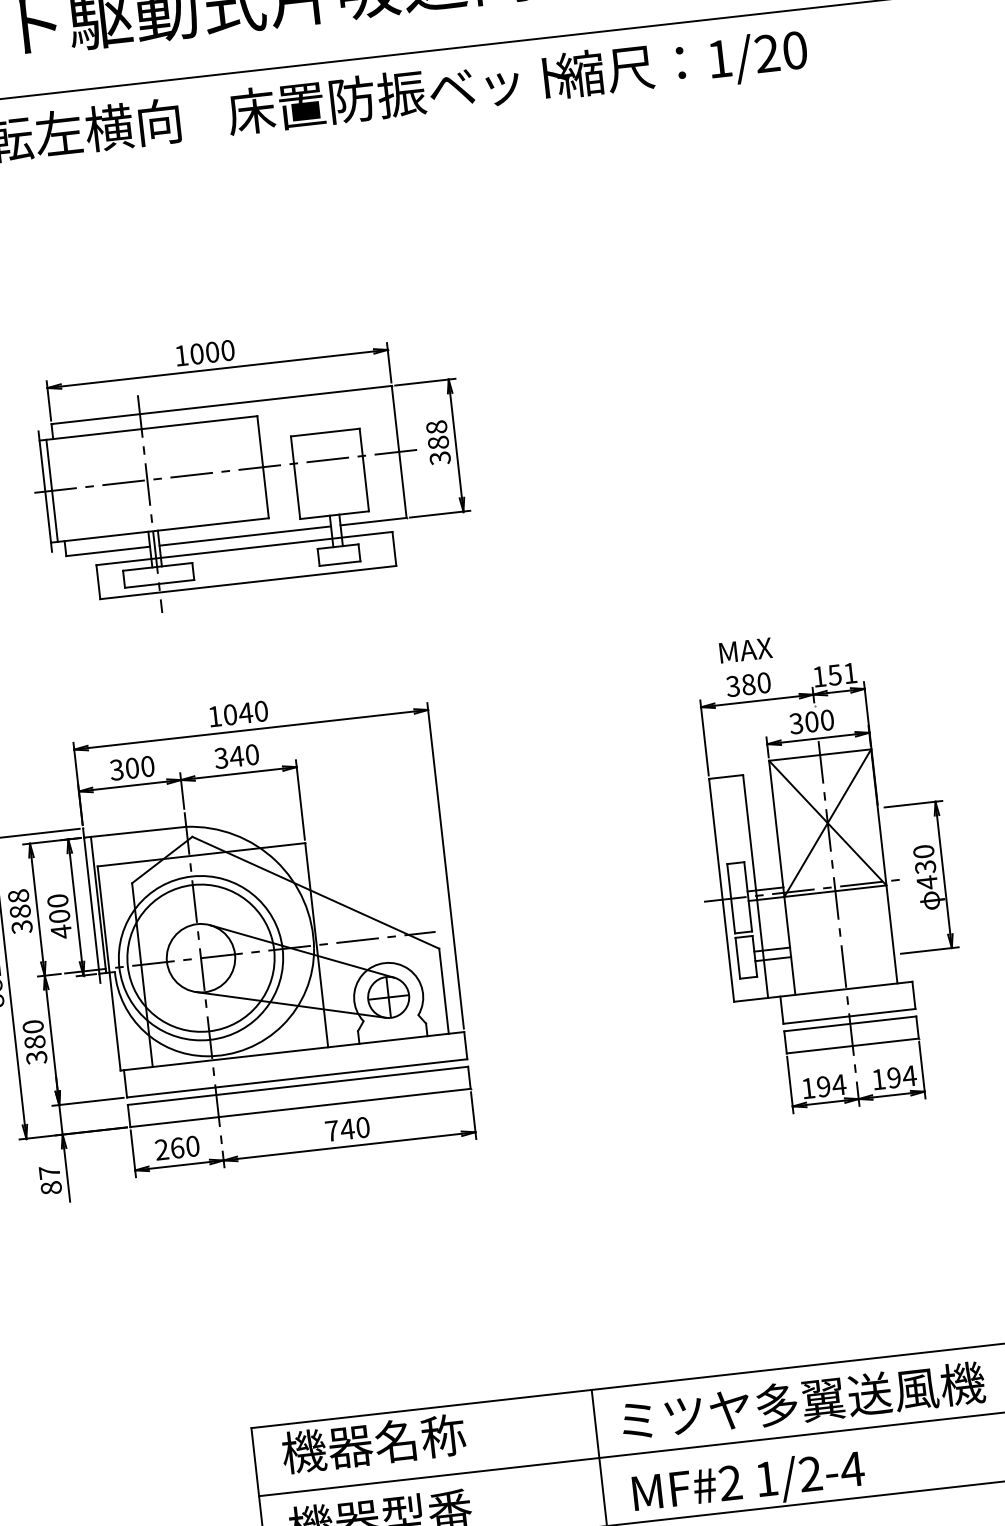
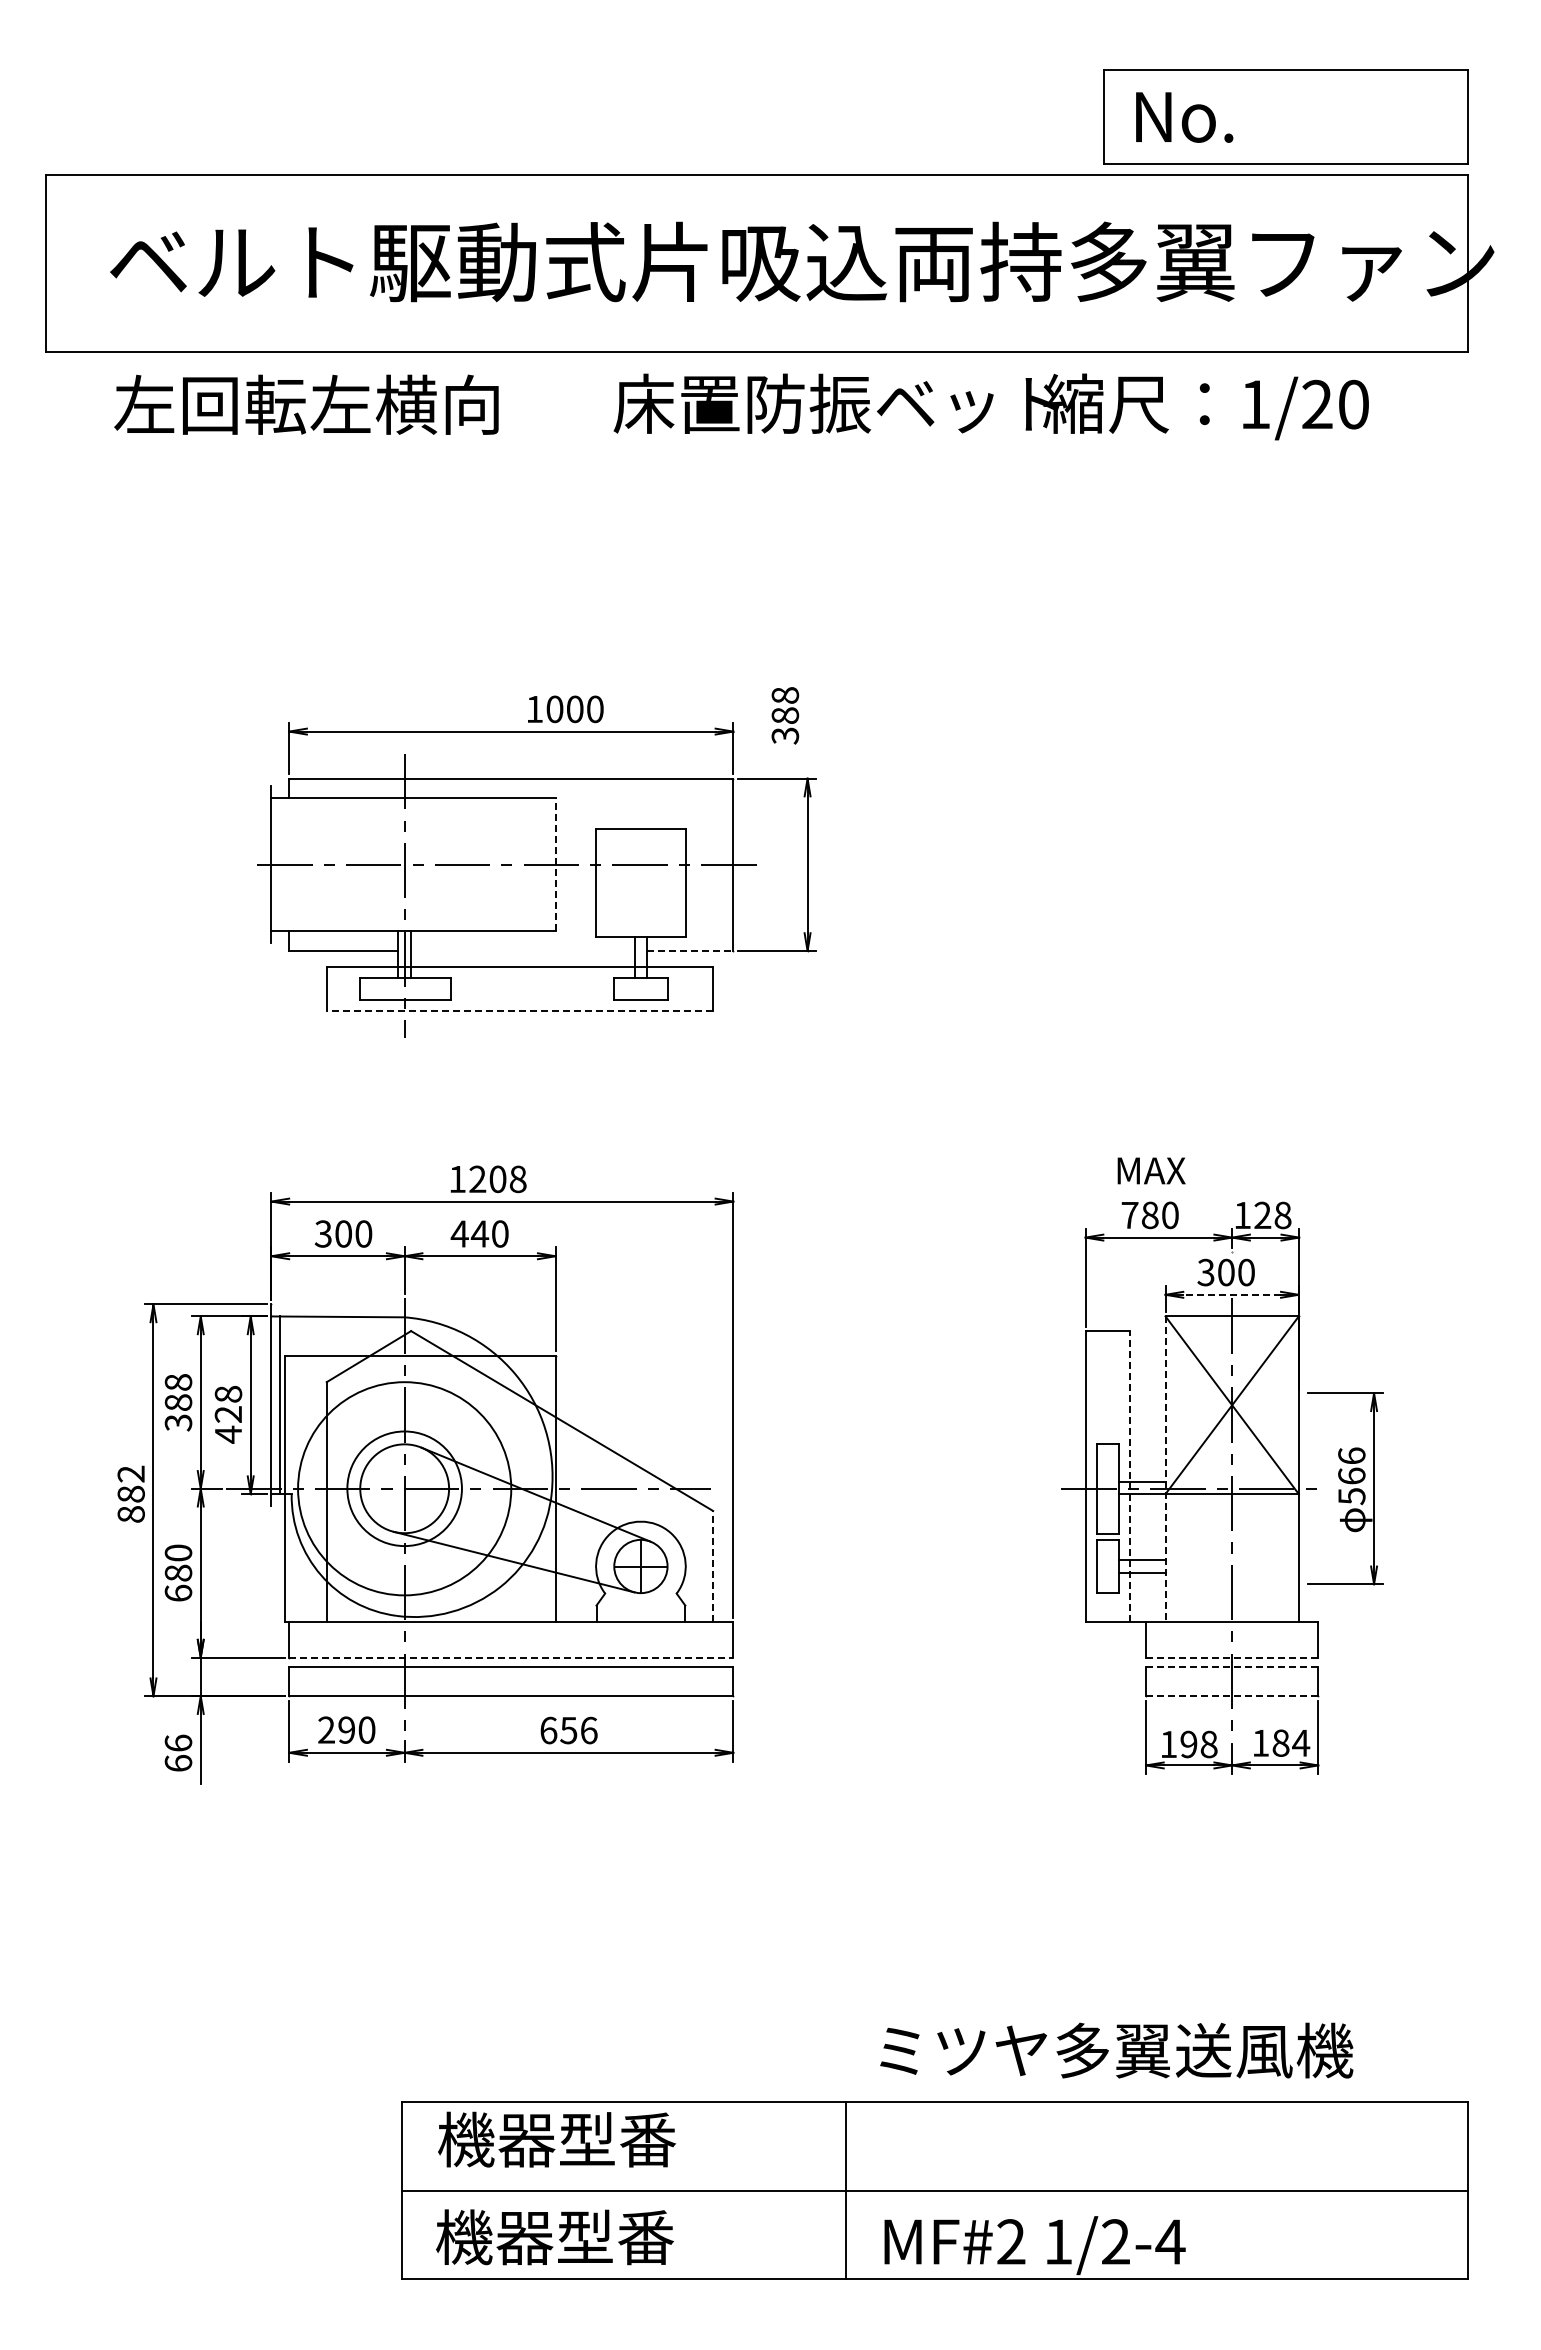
text: (516, 83) -> (990, 406), moved
text: (205, 353) -> (565, 709), moved
text: (438, 442) -> (785, 715), moved
line: (262, 466) -> (555, 864), solid -> dashed
line: (52, 490) -> (280, 864), removed
line: (373, 521) -> (690, 950), solid -> dashed
line: (245, 535) -> (522, 950), removed
line: (247, 582) -> (519, 1011), solid -> dashed
text: (842, 674) -> (1272, 1215), 151 -> 128
text: (732, 686) -> (1129, 1215), 380 -> 780
text: (245, 713) -> (497, 1179), 1040 -> 1208
line: (818, 738) -> (1232, 1294), solid -> dashed
text: (221, 757) -> (459, 1233), 340 -> 440
text: (925, 867) -> (1351, 1476), 430 -> 566
line: (782, 878) -> (1165, 1469), solid -> dashed
line: (756, 886) -> (1130, 1476), solid -> dashed
text: (58, 908) -> (228, 1403), 400 -> 428
circle: (200, 958) -> (404, 1488), size x0.6
line: (444, 991) -> (713, 1566), solid -> dashed
line: (848, 1016) -> (1231, 1657), solid -> dashed
line: (850, 1023) -> (1232, 1667), solid -> dashed
line: (853, 1046) -> (1232, 1696), solid -> dashed
text: (36, 1057) -> (178, 1593), 380 -> 680
text: (893, 1077) -> (1280, 1742), 194 -> 184
line: (297, 1078) -> (511, 1657), solid -> dashed
text: (839, 1084) -> (1209, 1744), 194 -> 198
text: (347, 1129) -> (568, 1730), 740 -> 656
text: (177, 1147) -> (346, 1729), 260 -> 290
text: (50, 1179) -> (178, 1752), 87 -> 66
text: (802, 1401) -> (1116, 2050), moved
text: (419, 1438) -> (617, 2139), 機器名称 -> 機器型番

